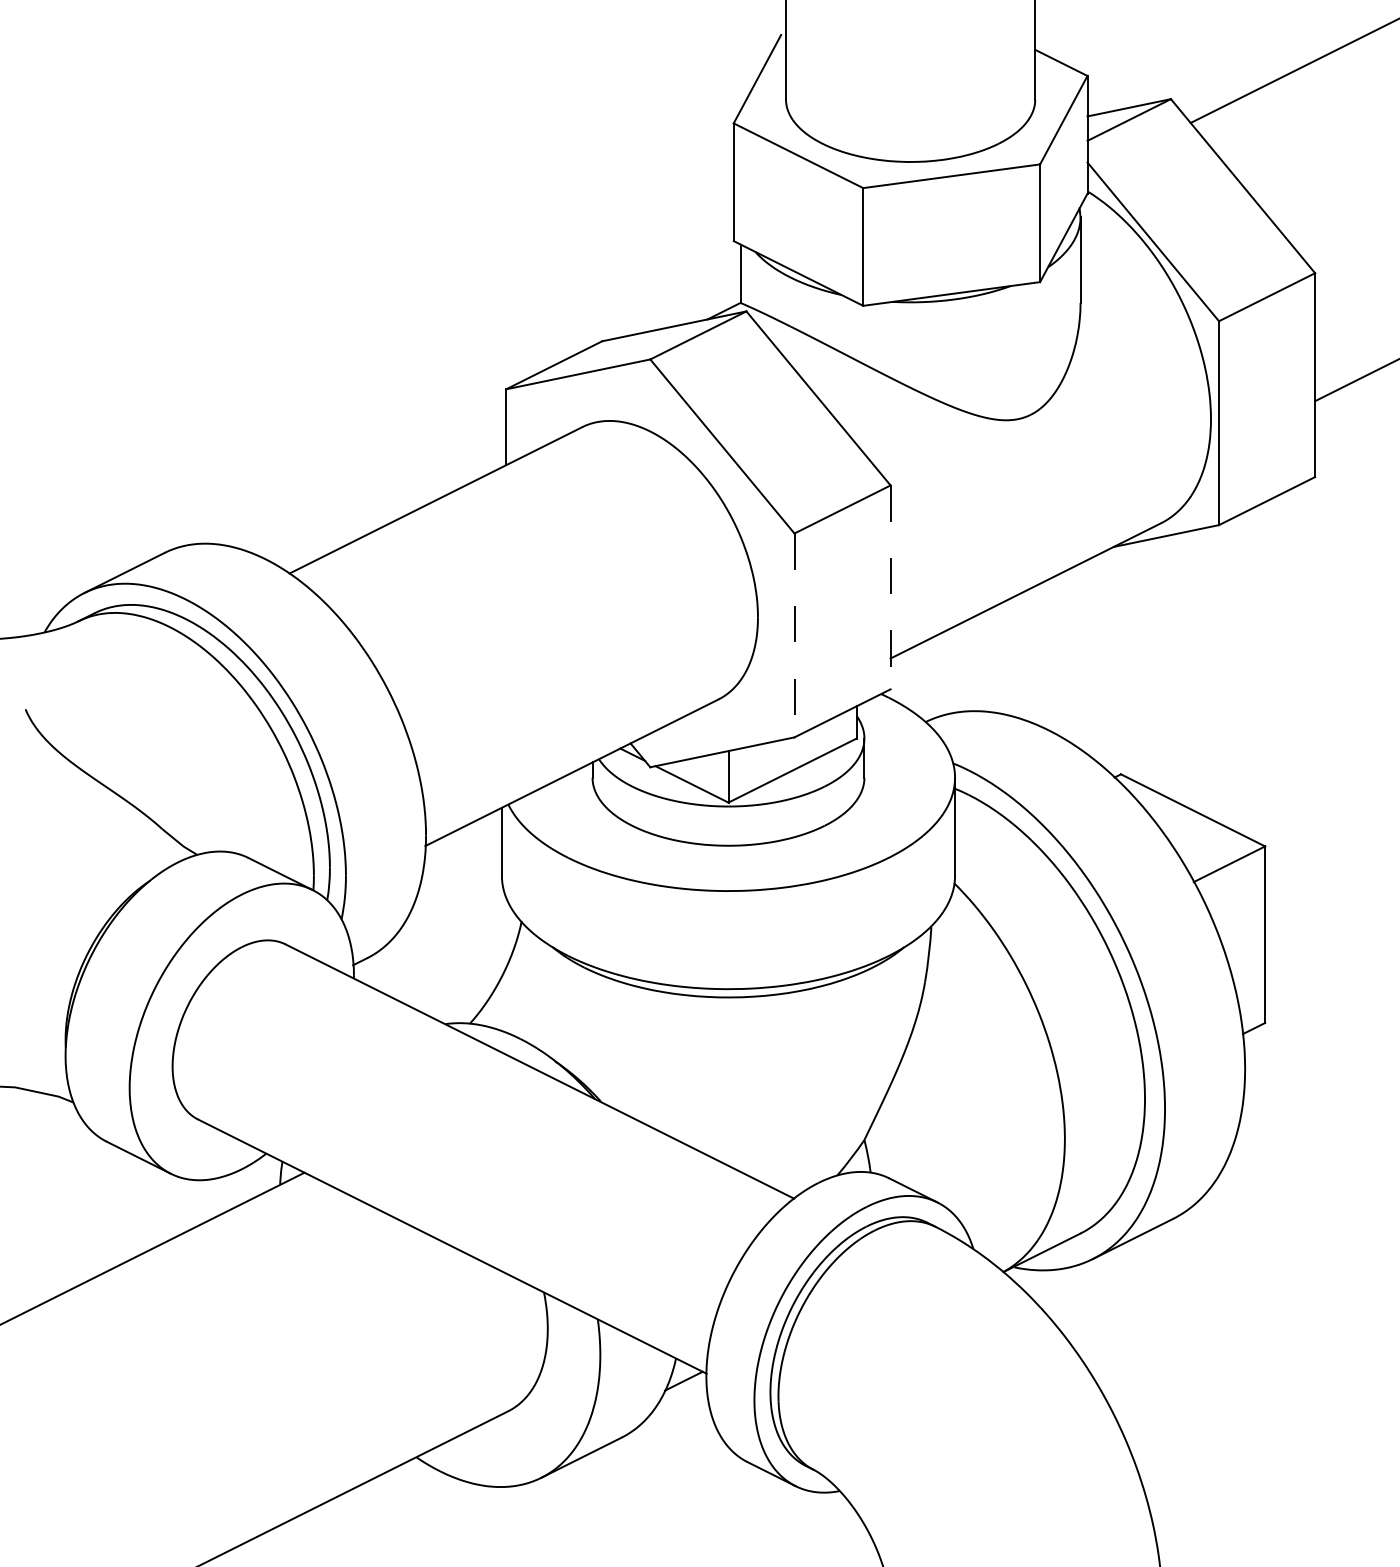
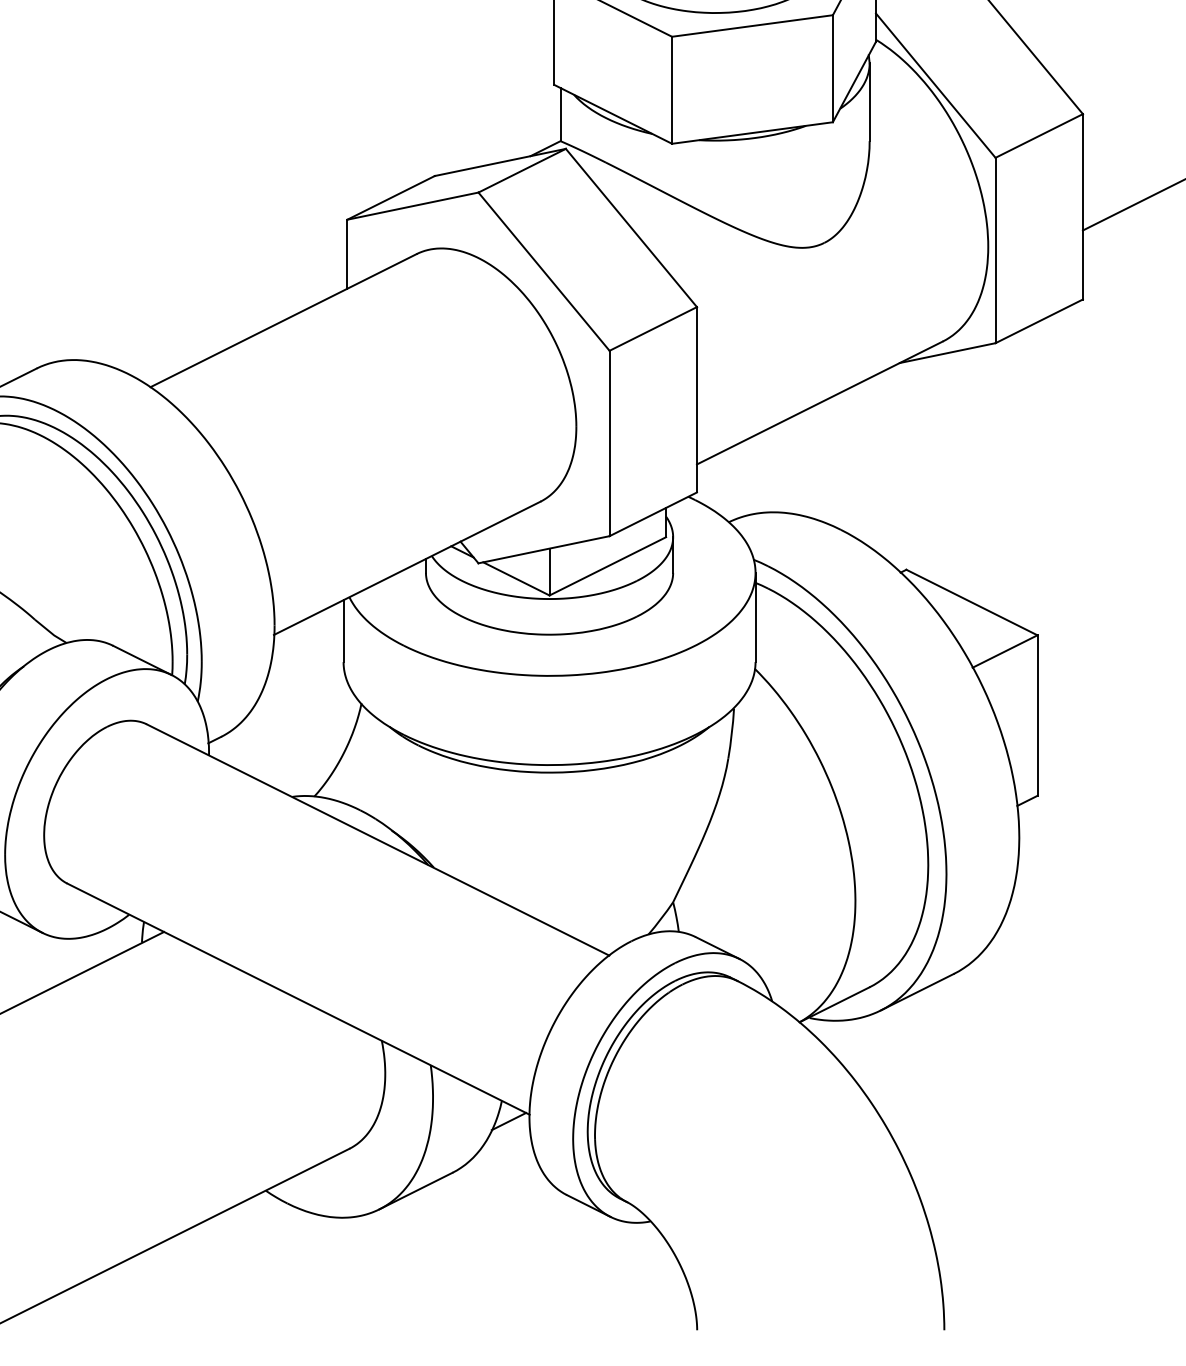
line: (890, 587) -> (696, 399), dashed -> solid
line: (794, 635) -> (609, 443), dashed -> solid

